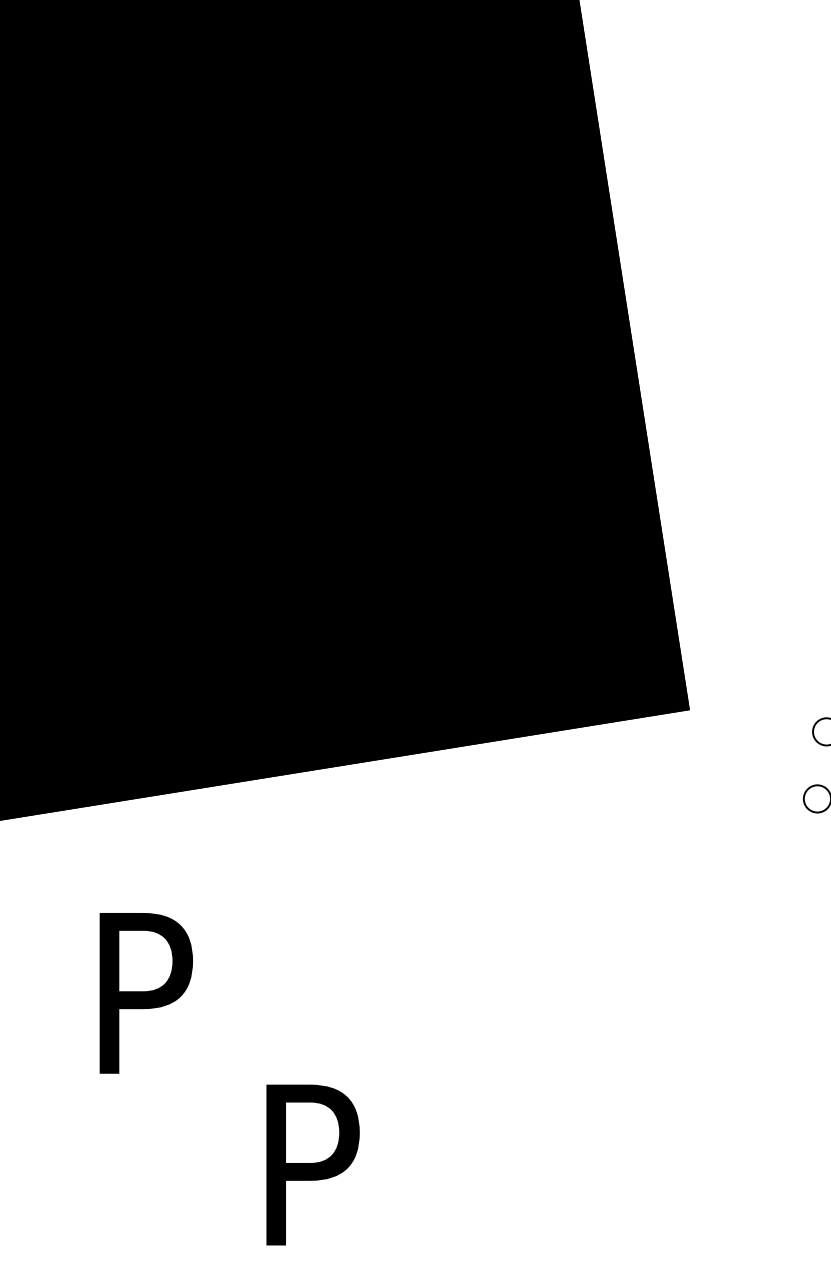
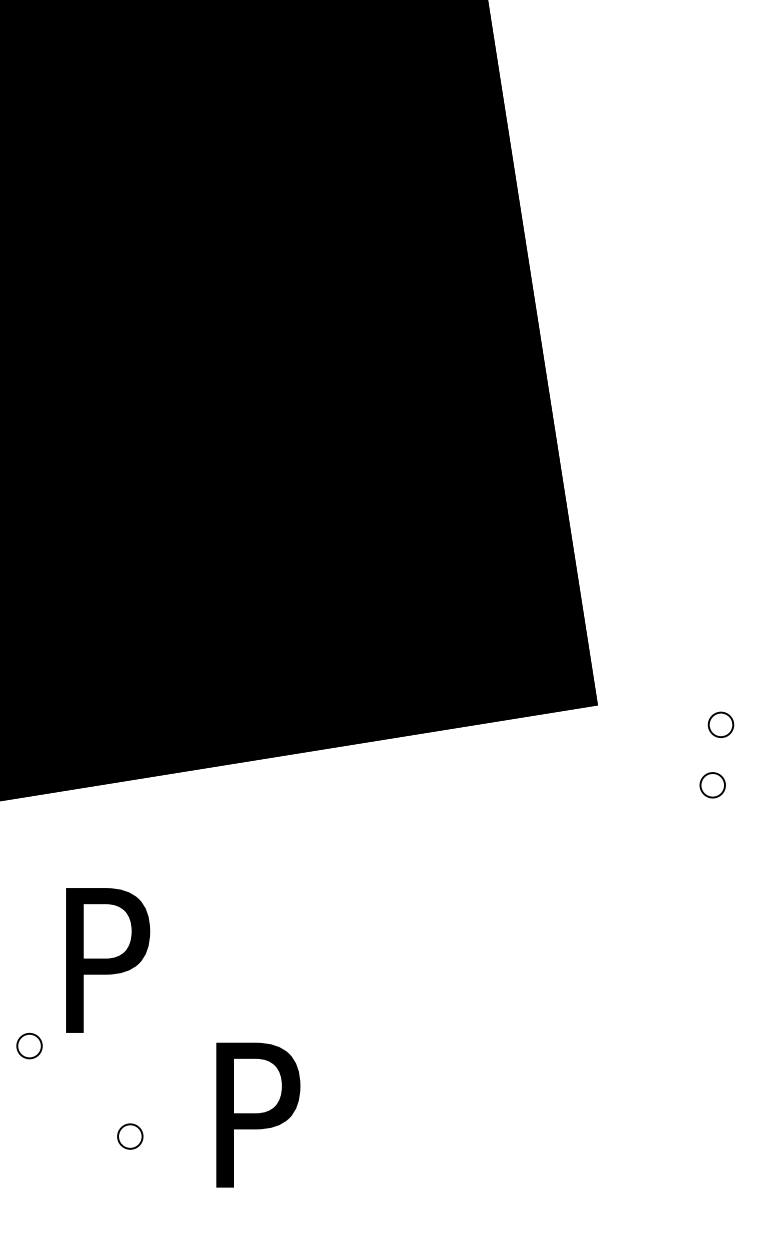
part: (59, 1087) -> (29, 1045), added
part: (171, 1188) -> (130, 1136), added

